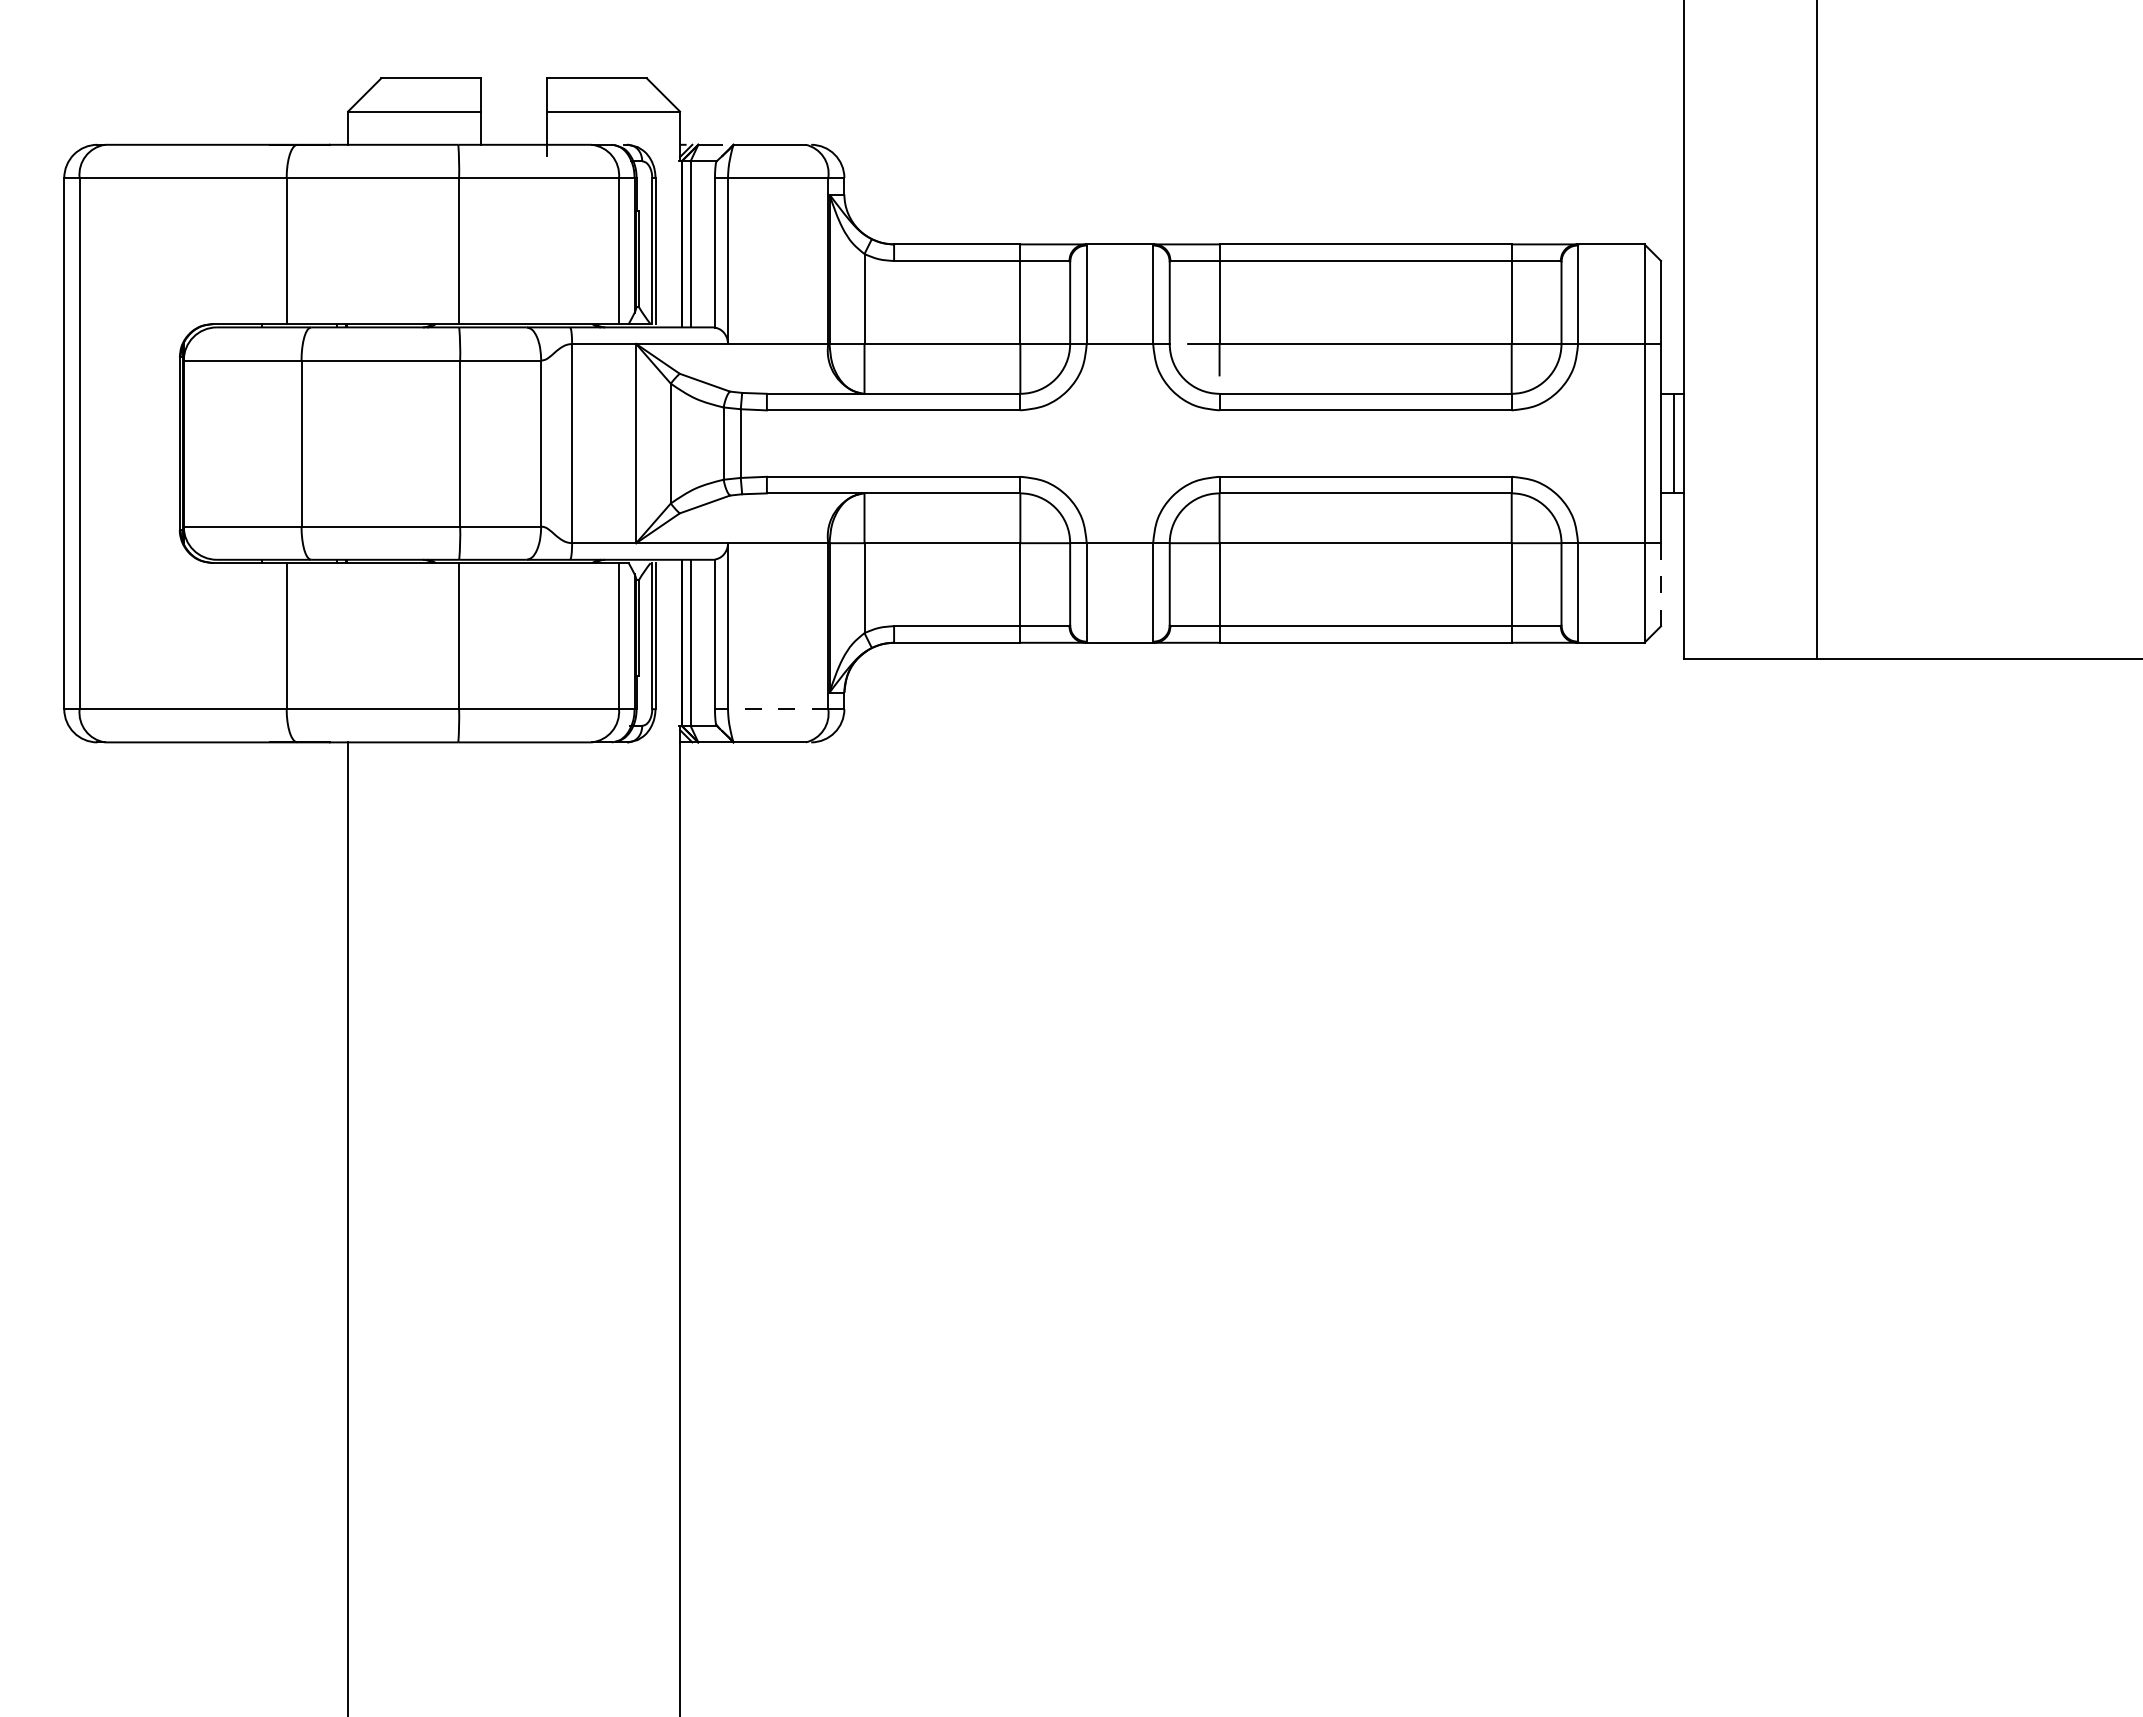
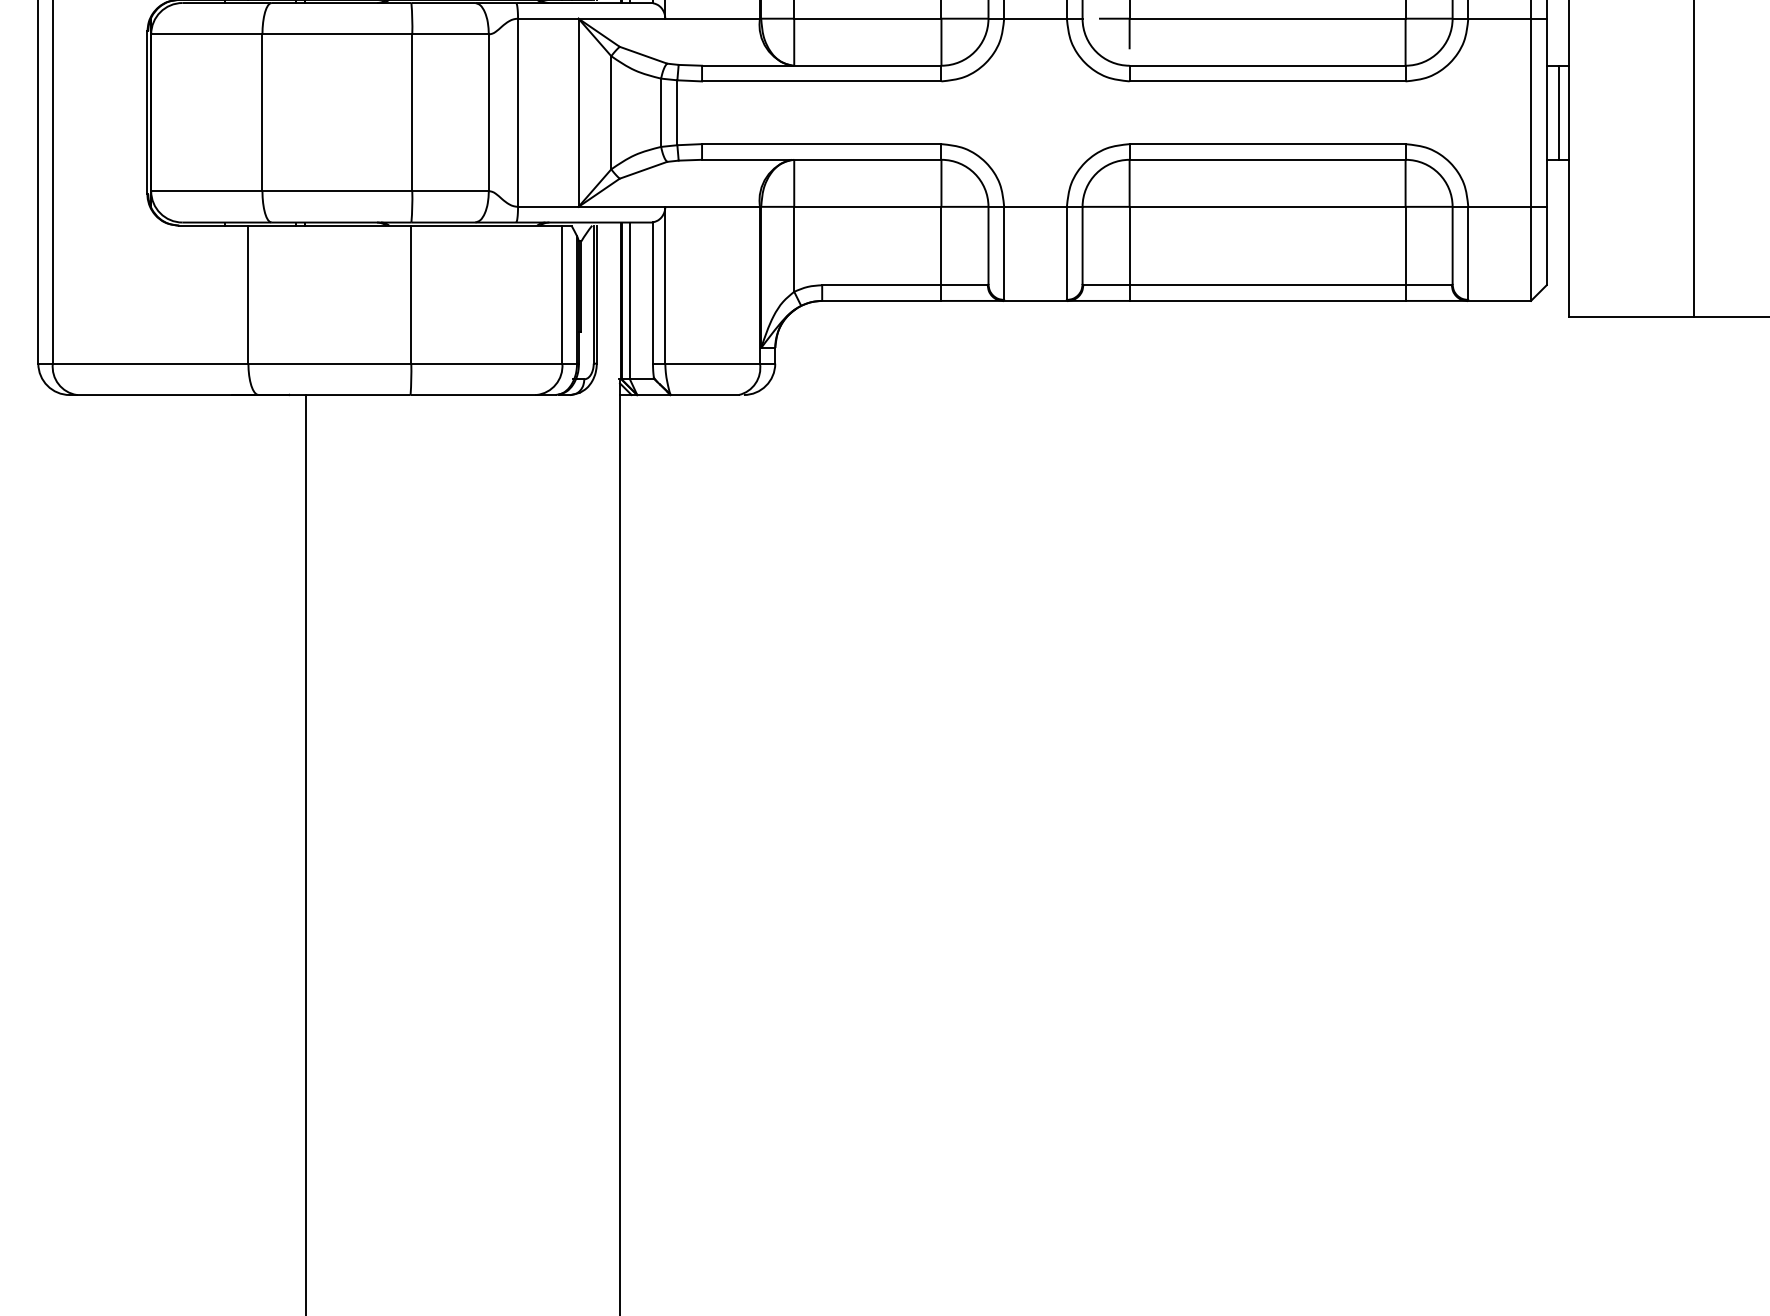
line: (1661, 585) -> (1547, 246), dashed -> solid
line: (777, 709) -> (712, 363), dashed -> solid

